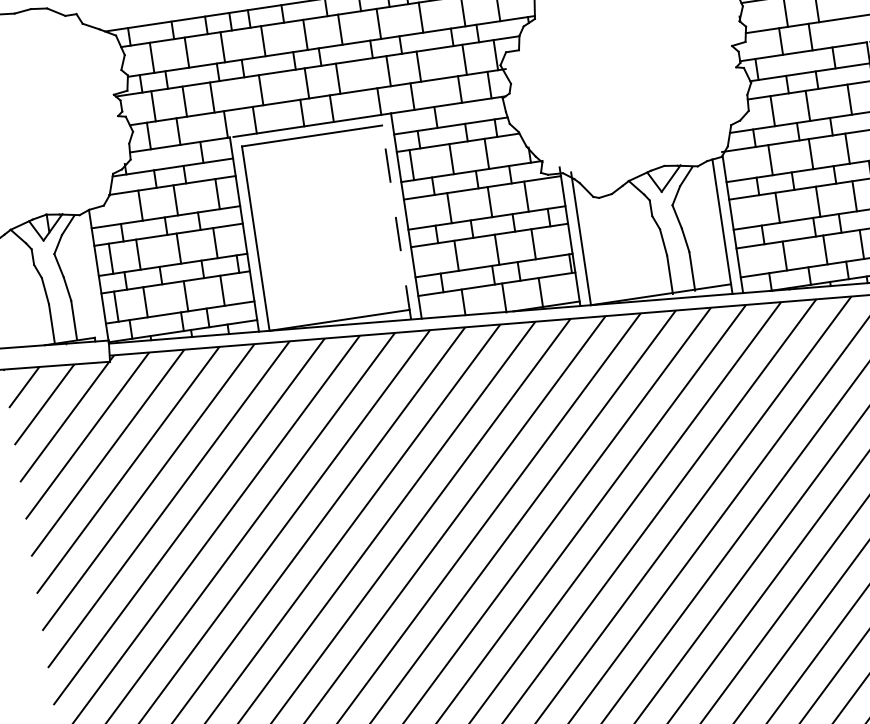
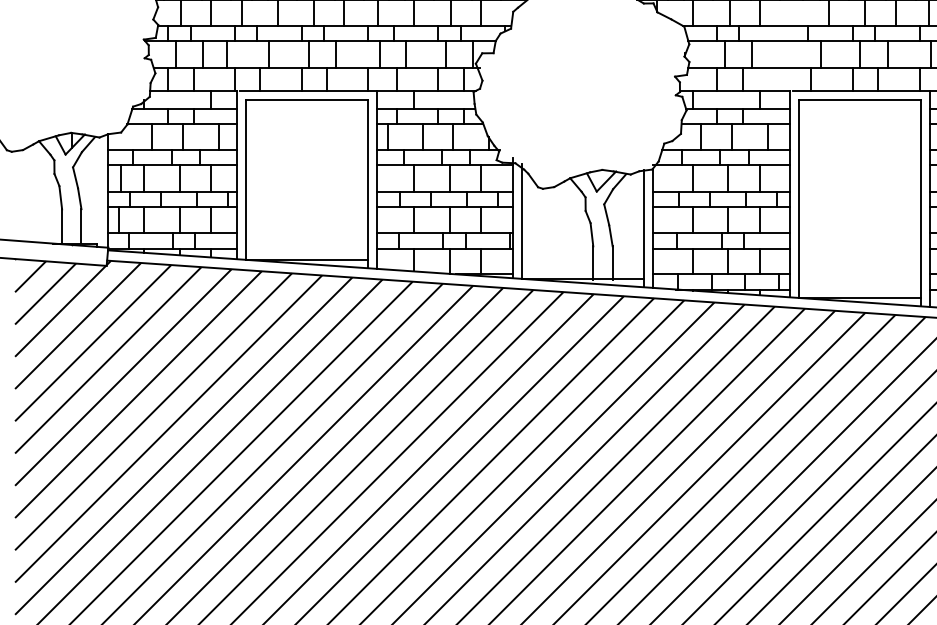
line: (396, 221) -> (367, 183), dashed -> solid

